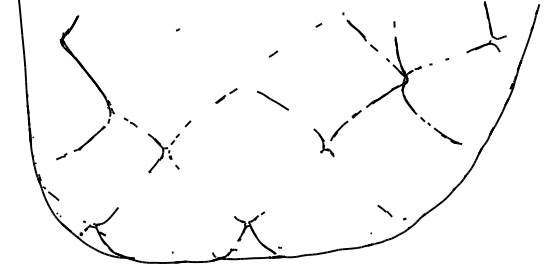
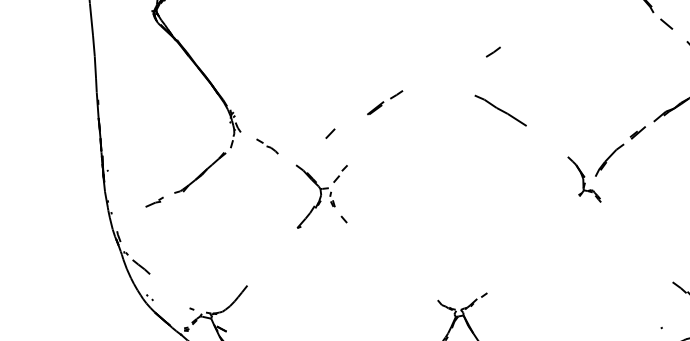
part: (273, 53) -> (493, 51), moved
part: (226, 95) -> (385, 101), moved
line: (187, 123) -> (329, 133), moved

